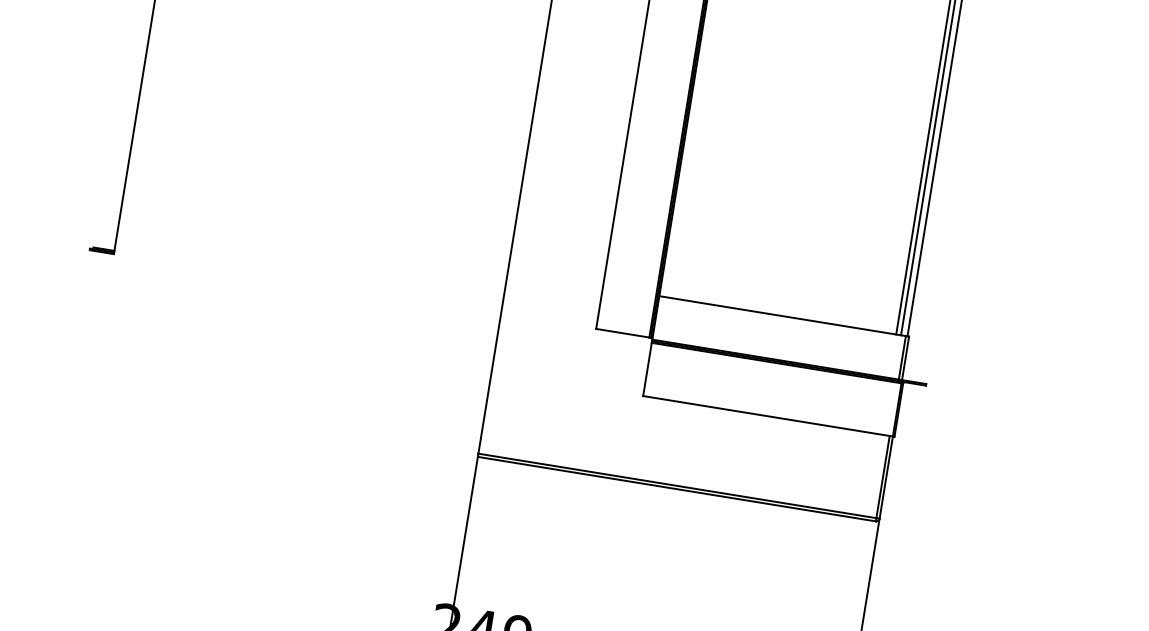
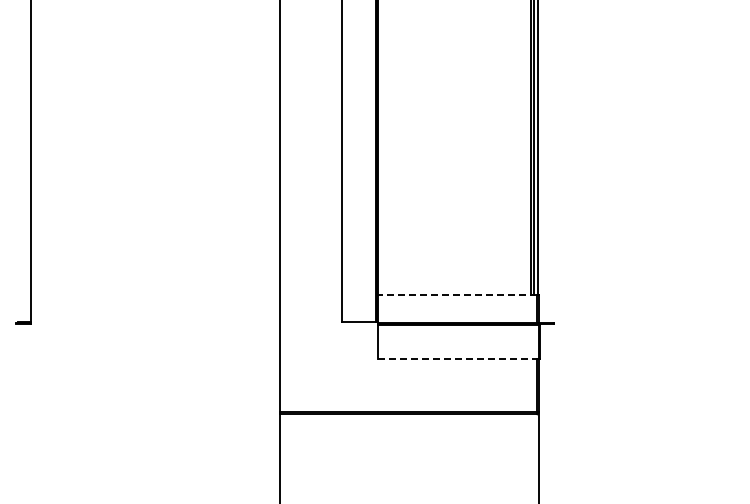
line: (781, 316) -> (456, 295), solid -> dashed
line: (768, 416) -> (458, 359), solid -> dashed

